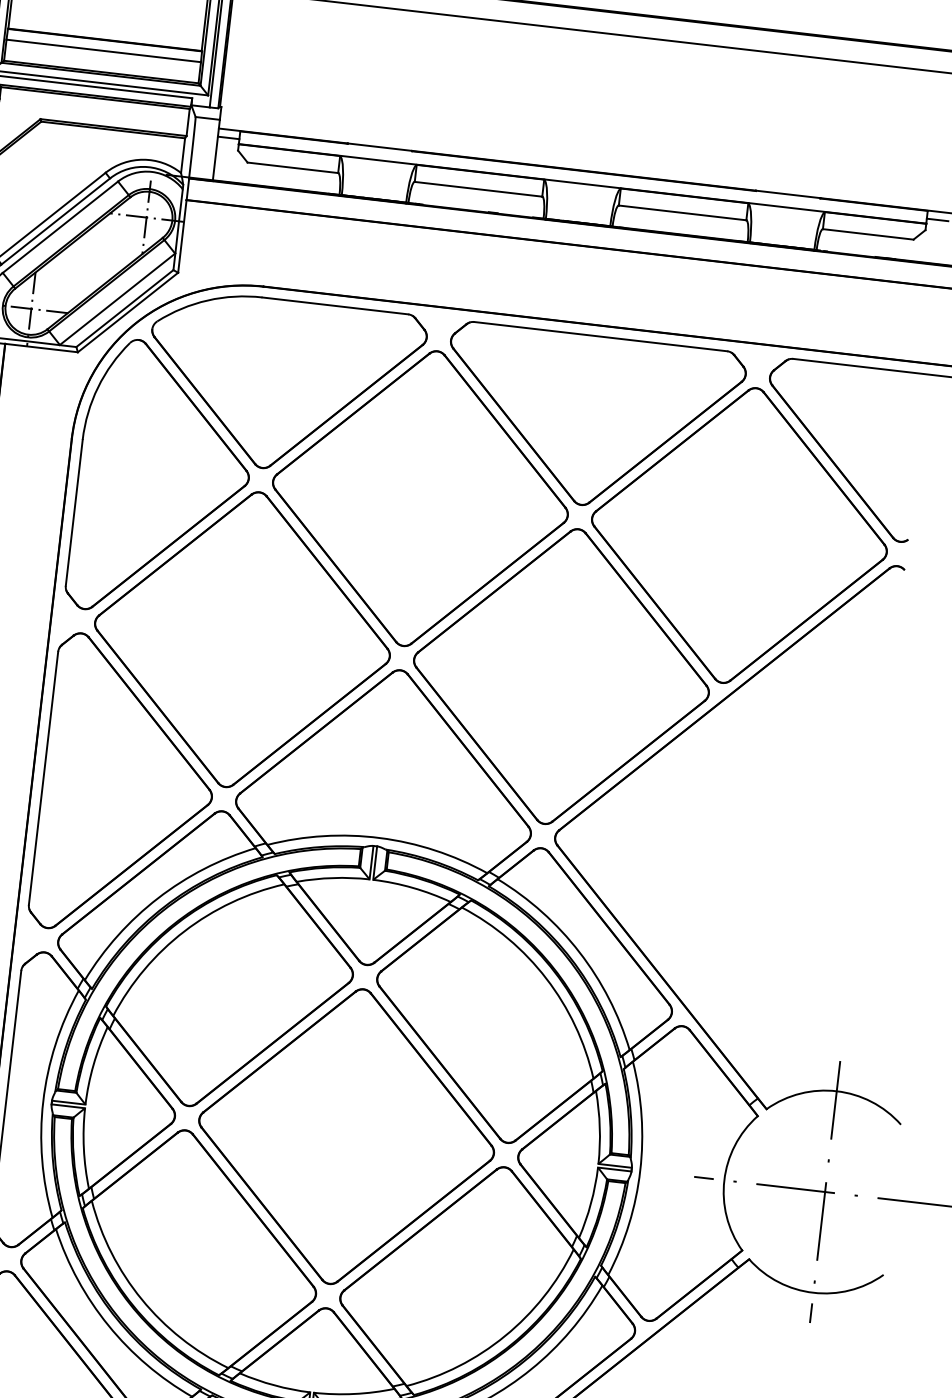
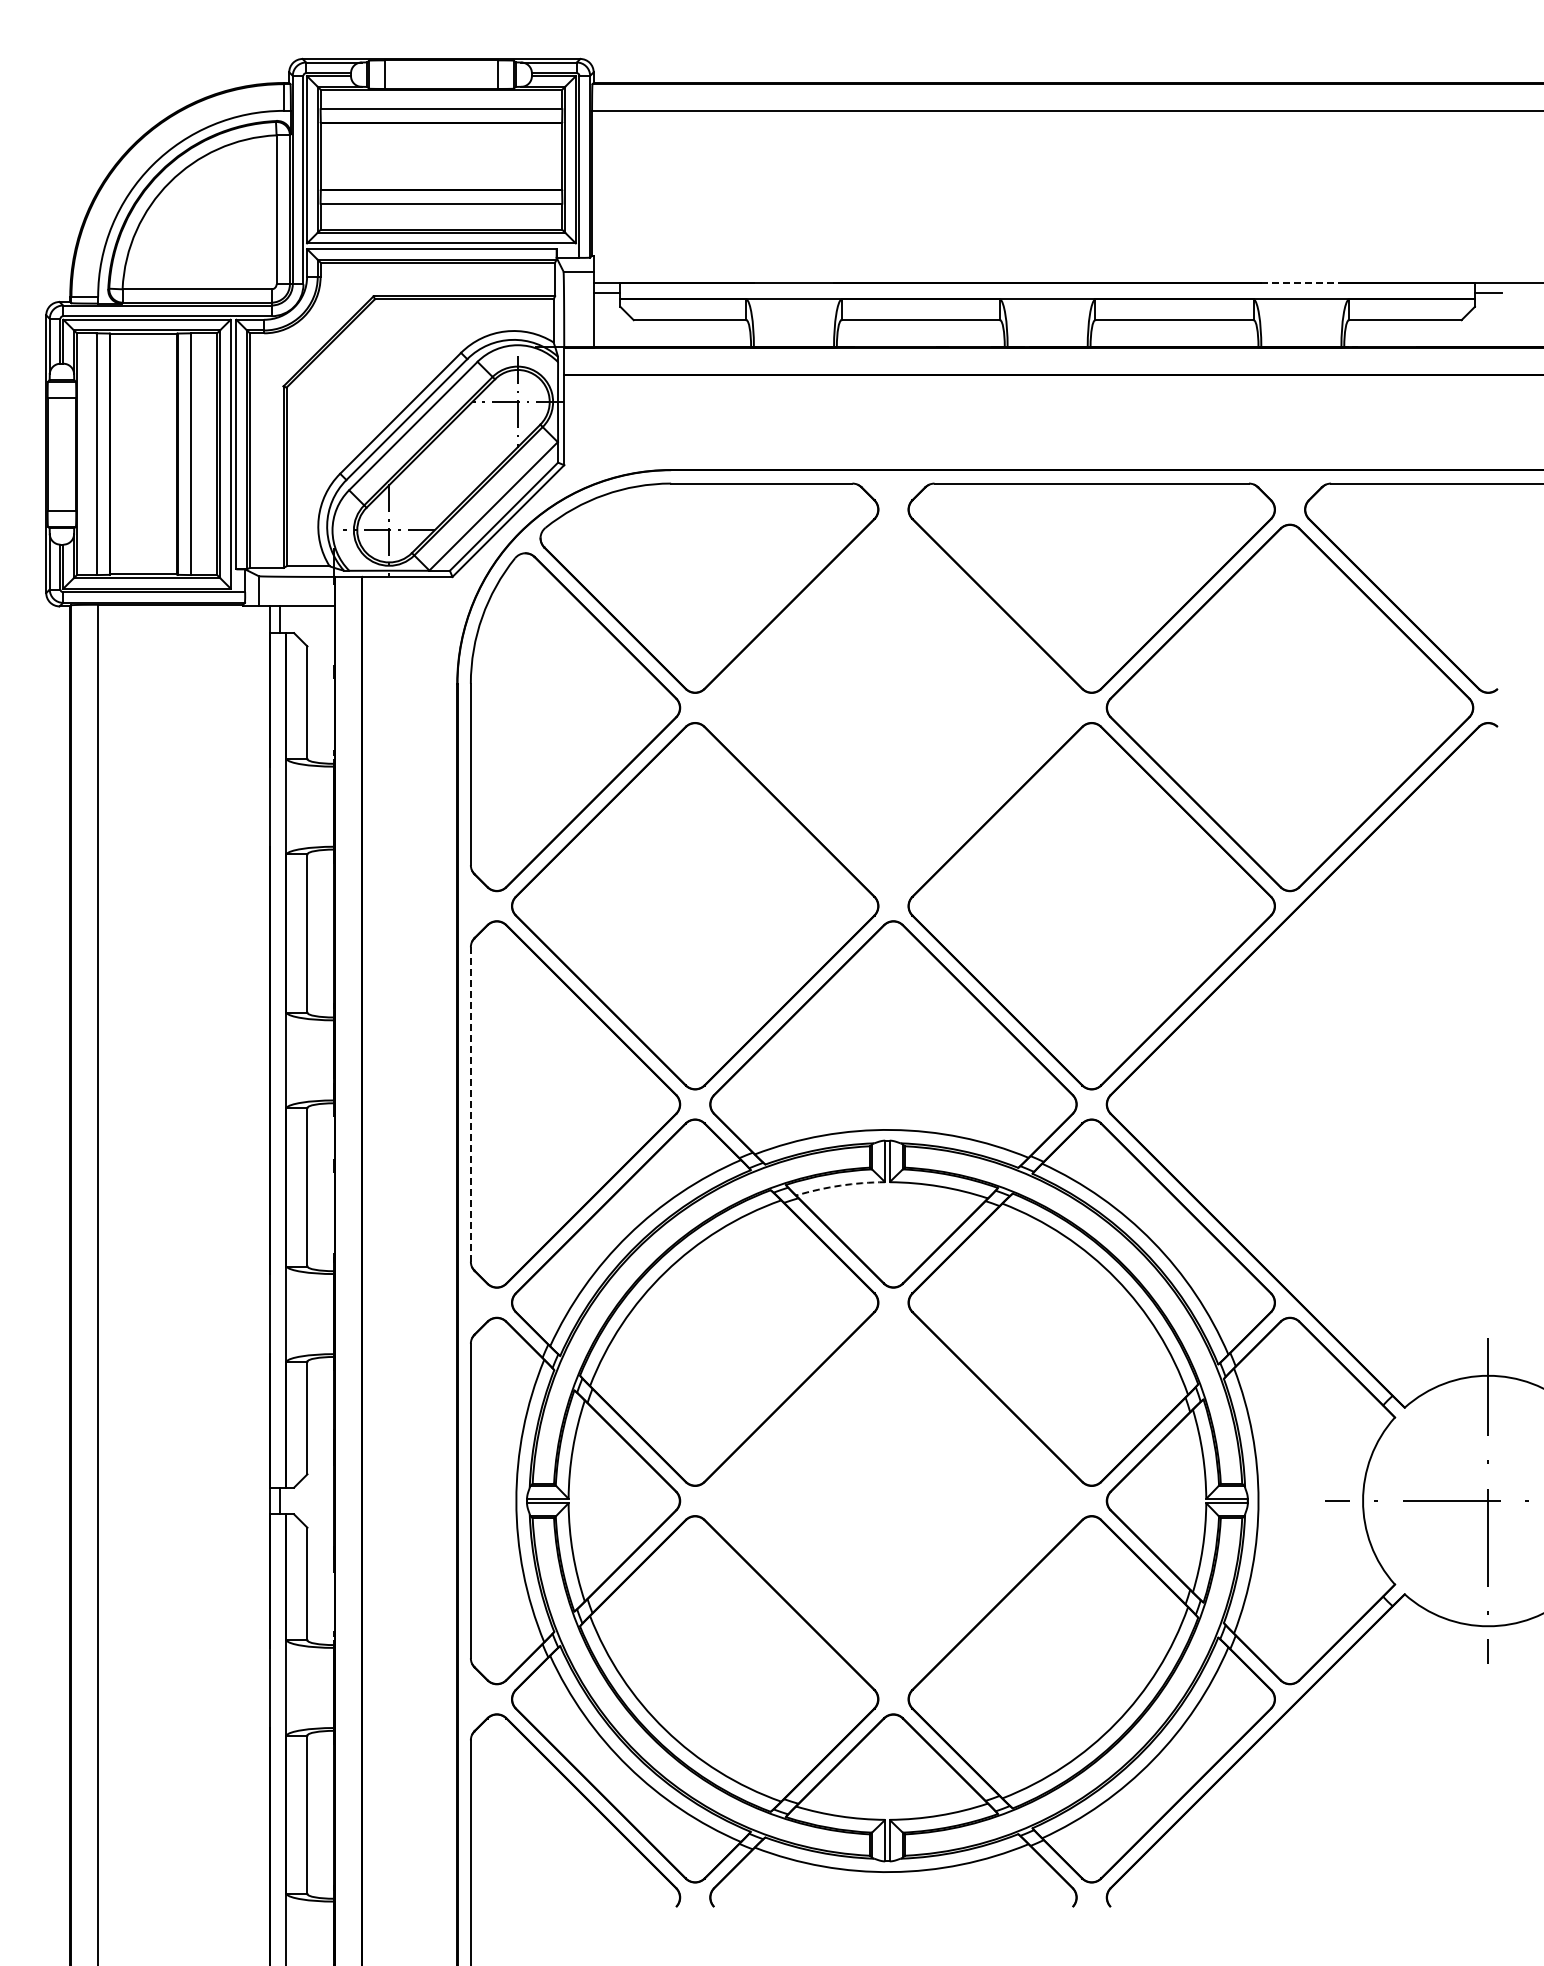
line: (788, 194) -> (1301, 282), solid -> dashed
part: (420, 498) -> (893, 707), removed
line: (43, 777) -> (470, 1103), solid -> dashed
arc: (333, 877) -> (840, 1185), solid -> dashed
part: (346, 1136) -> (893, 1500), removed

